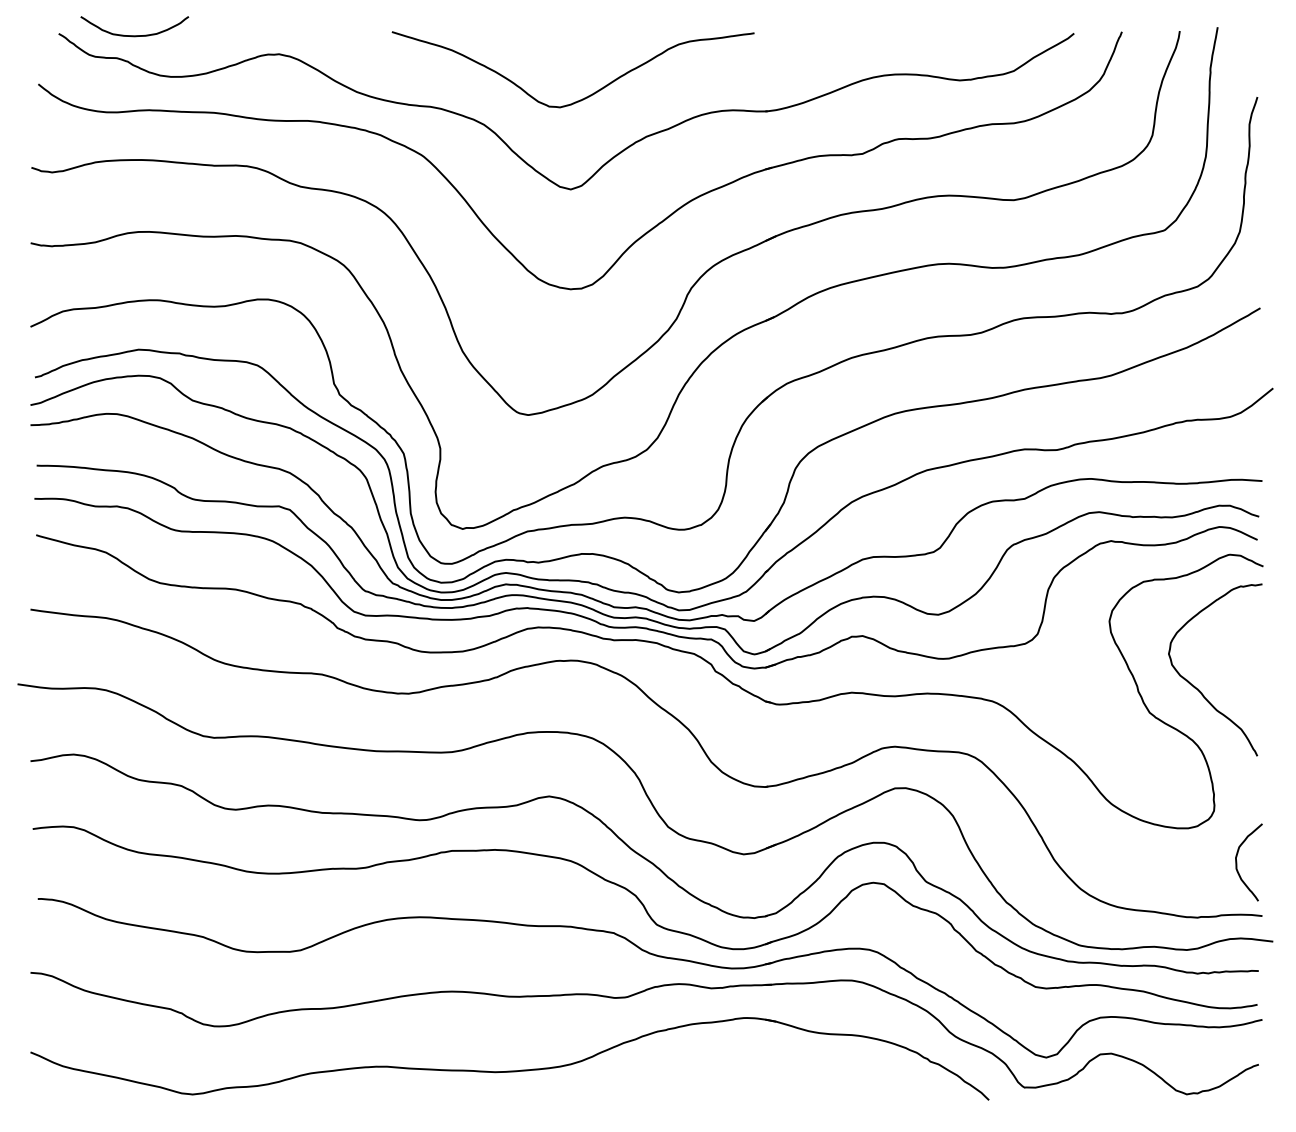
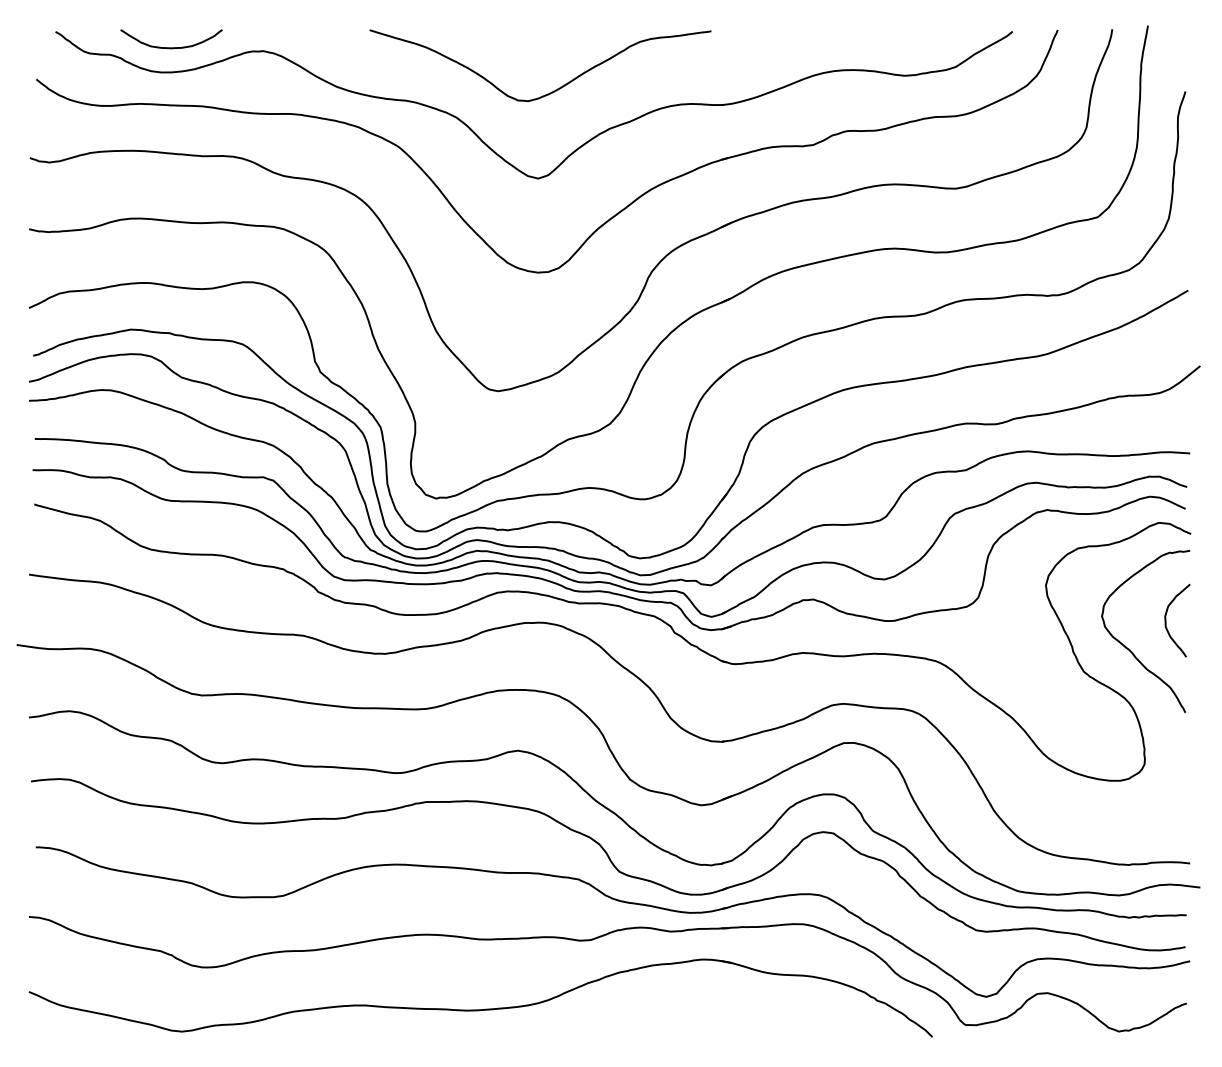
curve: (134, 35) -> (171, 47), moved
curve: (1237, 862) -> (1166, 620), moved

